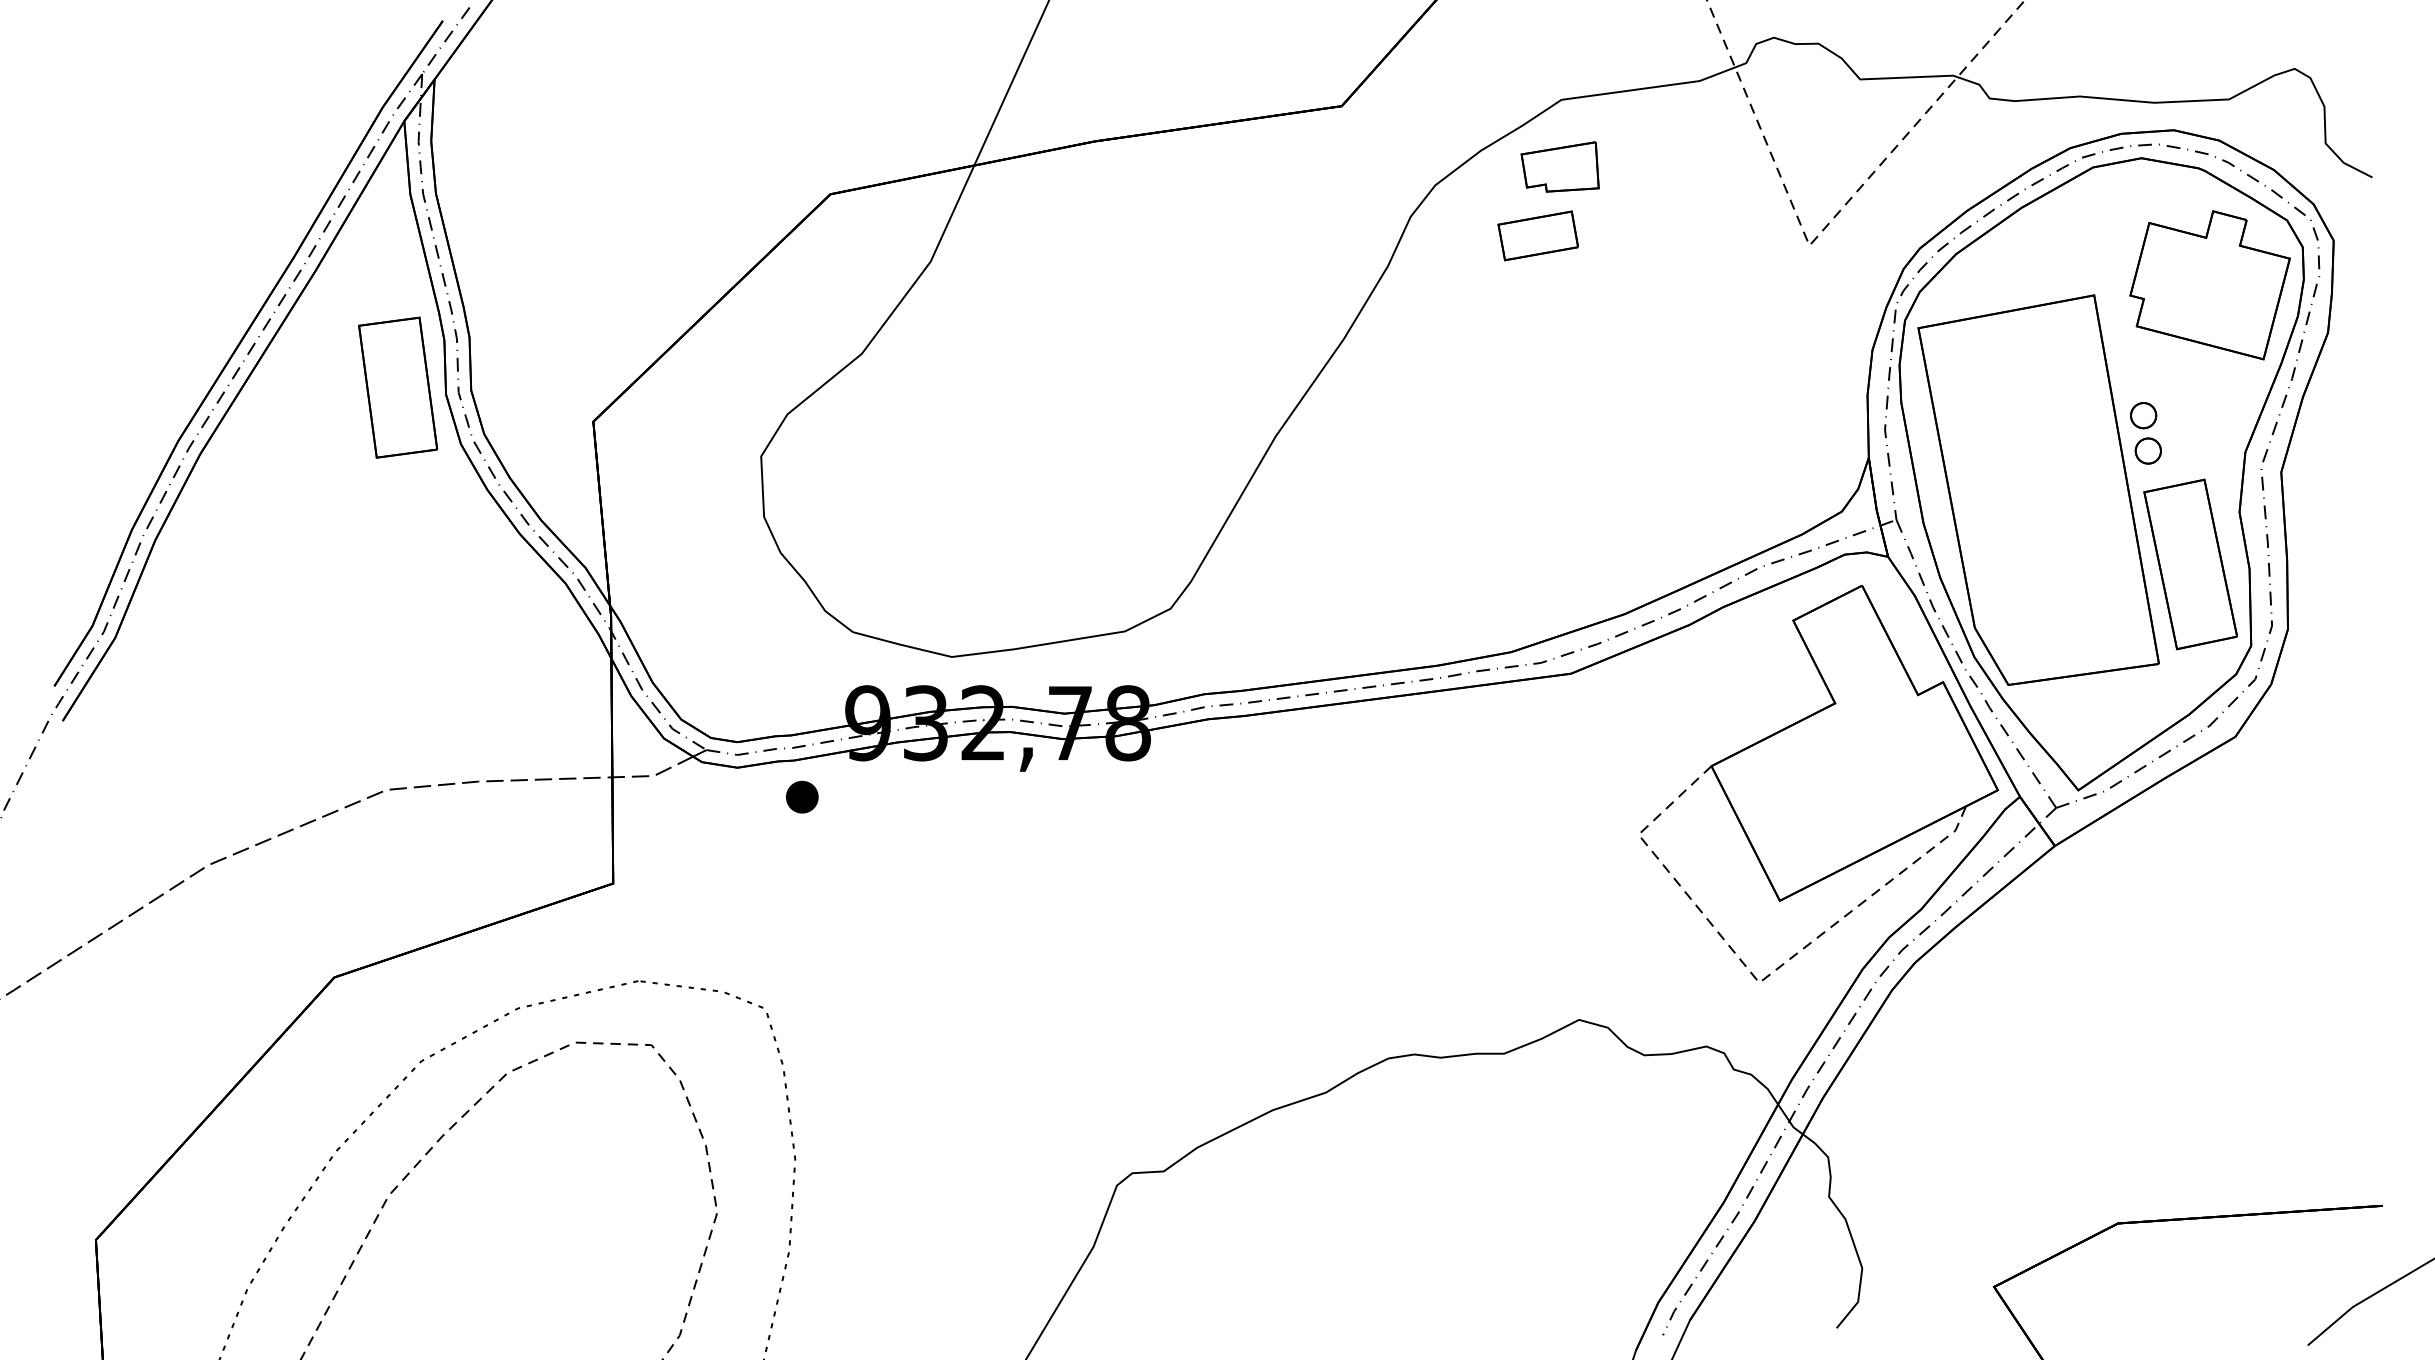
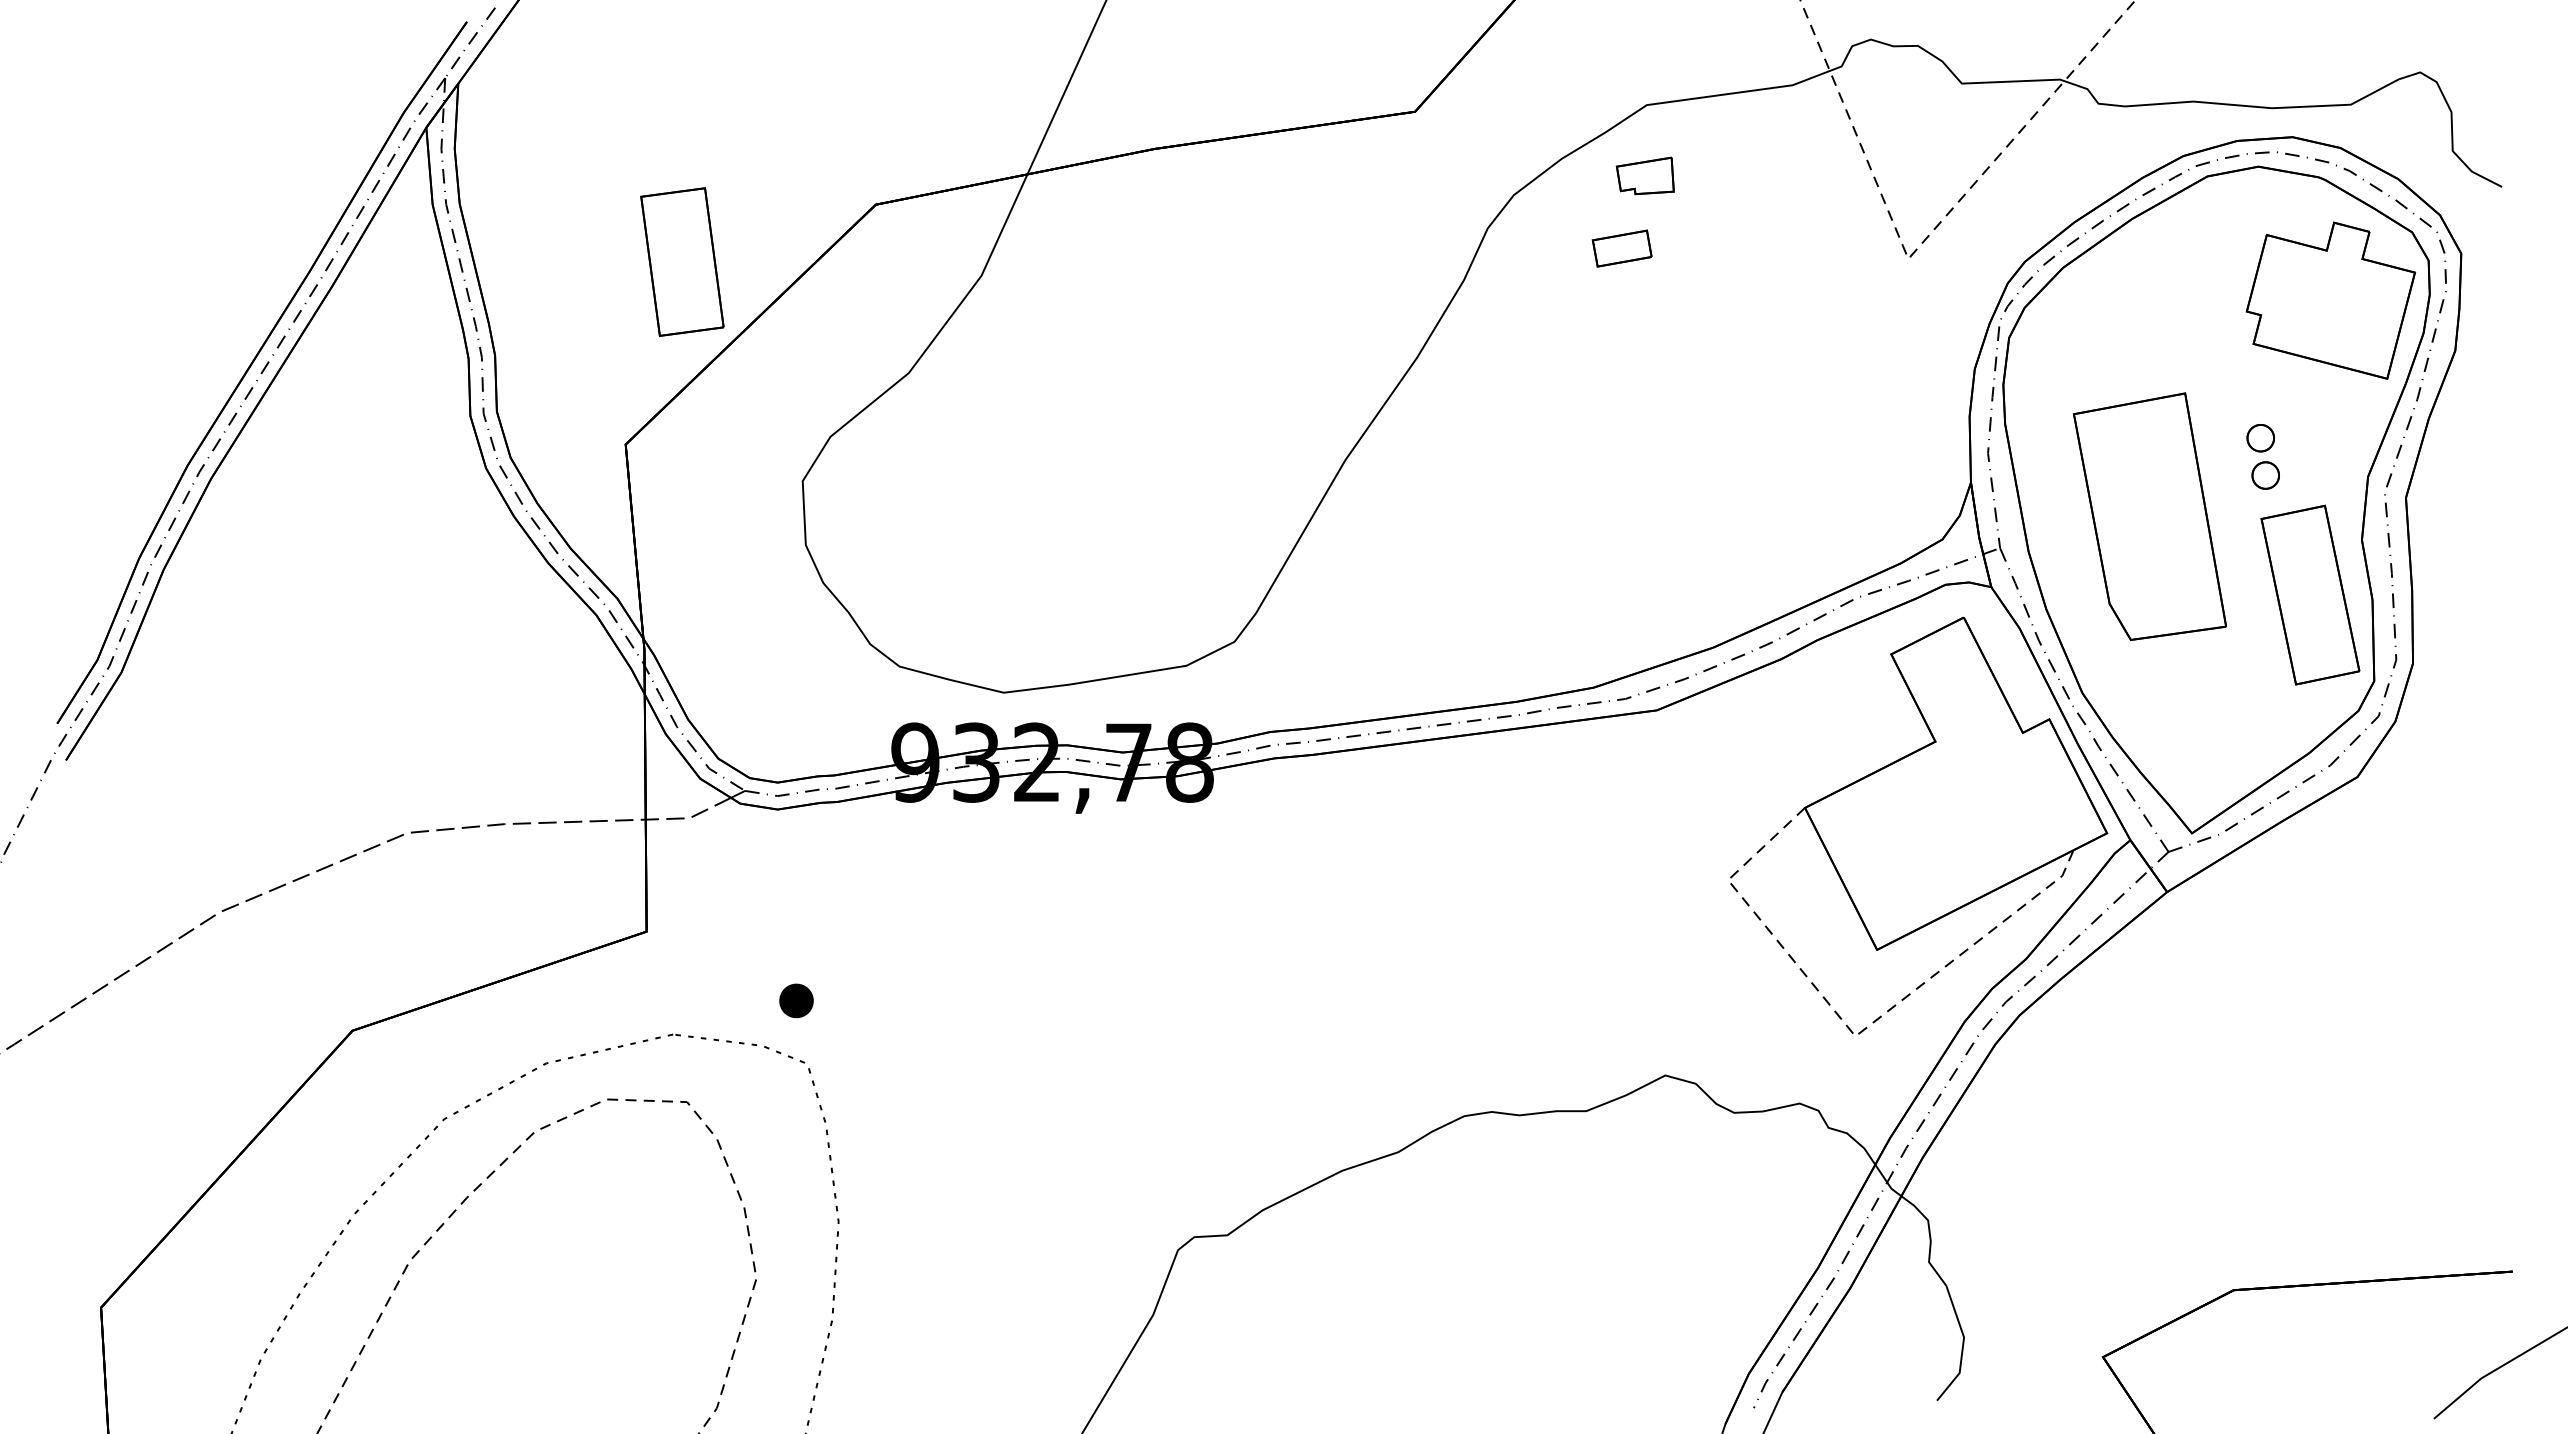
part: (1559, 166) -> (1644, 175), size x0.7
part: (1537, 235) -> (1621, 248), size x0.7
part: (398, 387) -> (682, 261), moved
part: (2038, 489) -> (2149, 516), size x0.6
part: (802, 796) -> (796, 1000), moved

